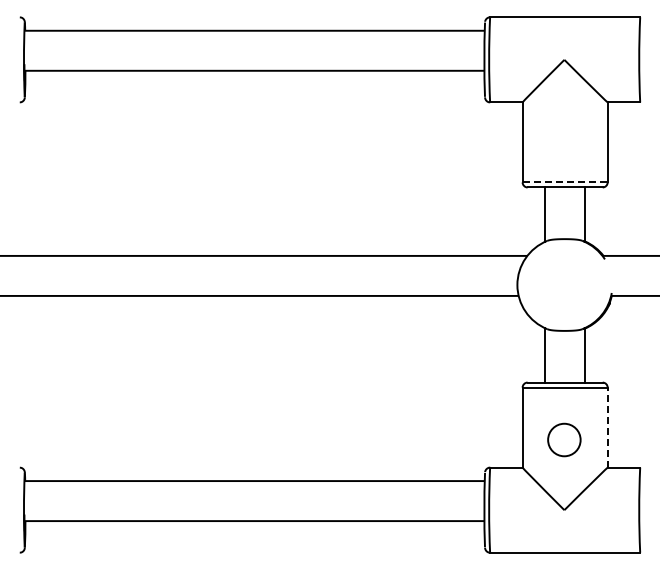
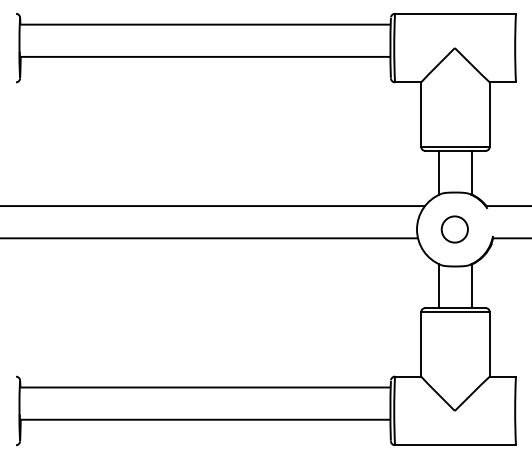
line: (565, 182) -> (455, 146), dashed -> solid
line: (607, 427) -> (489, 344), dashed -> solid
circle: (564, 439) -> (454, 229), moved

